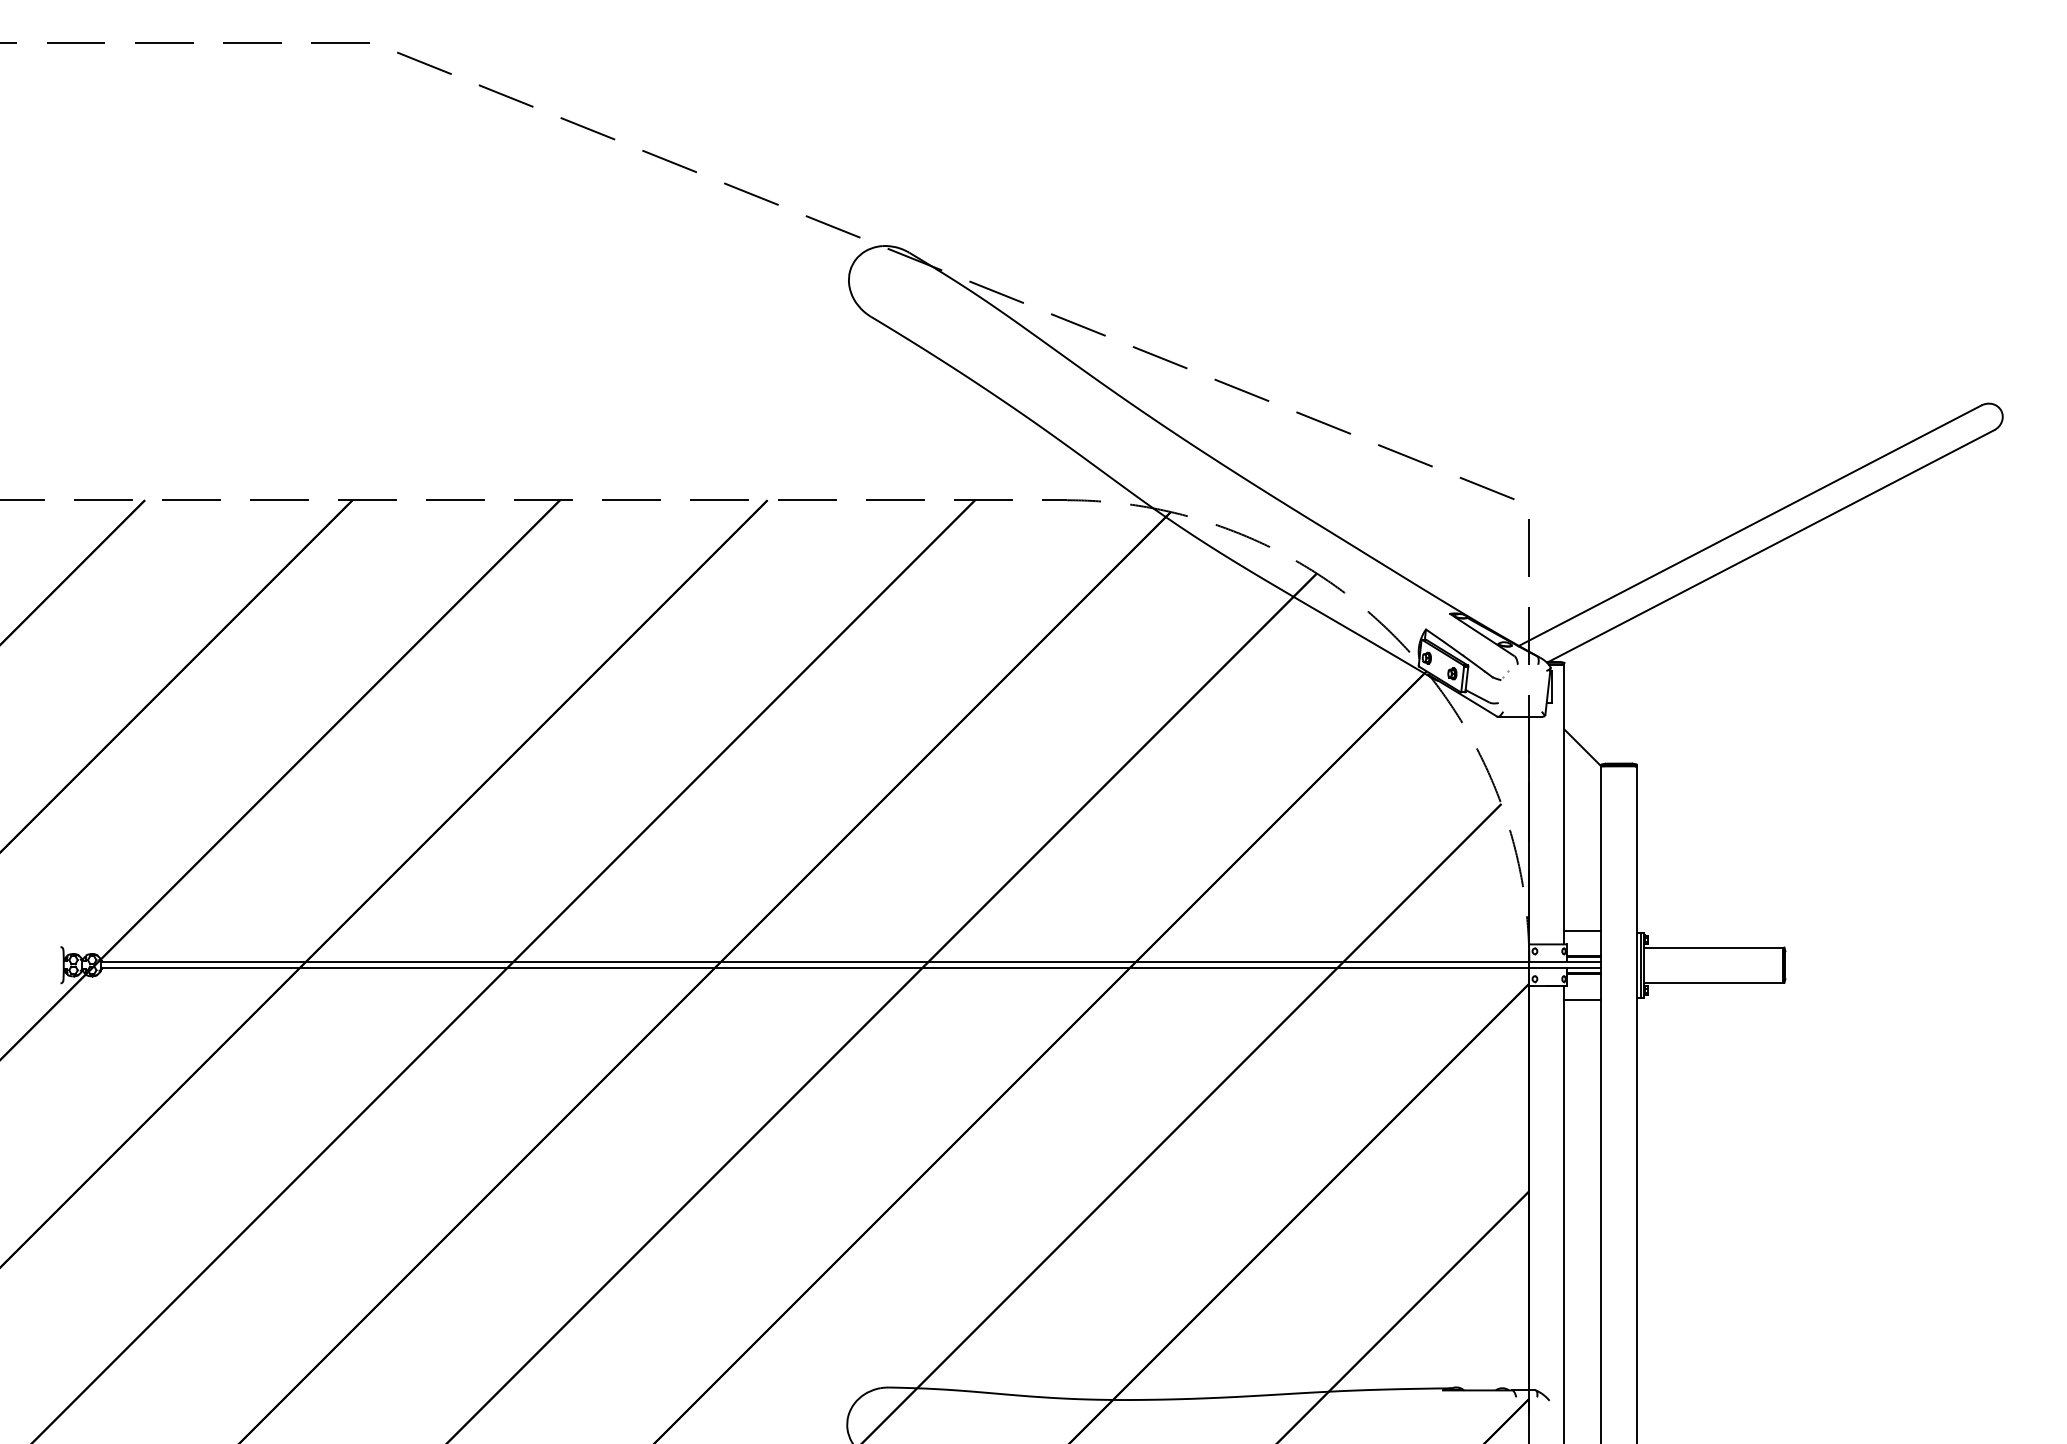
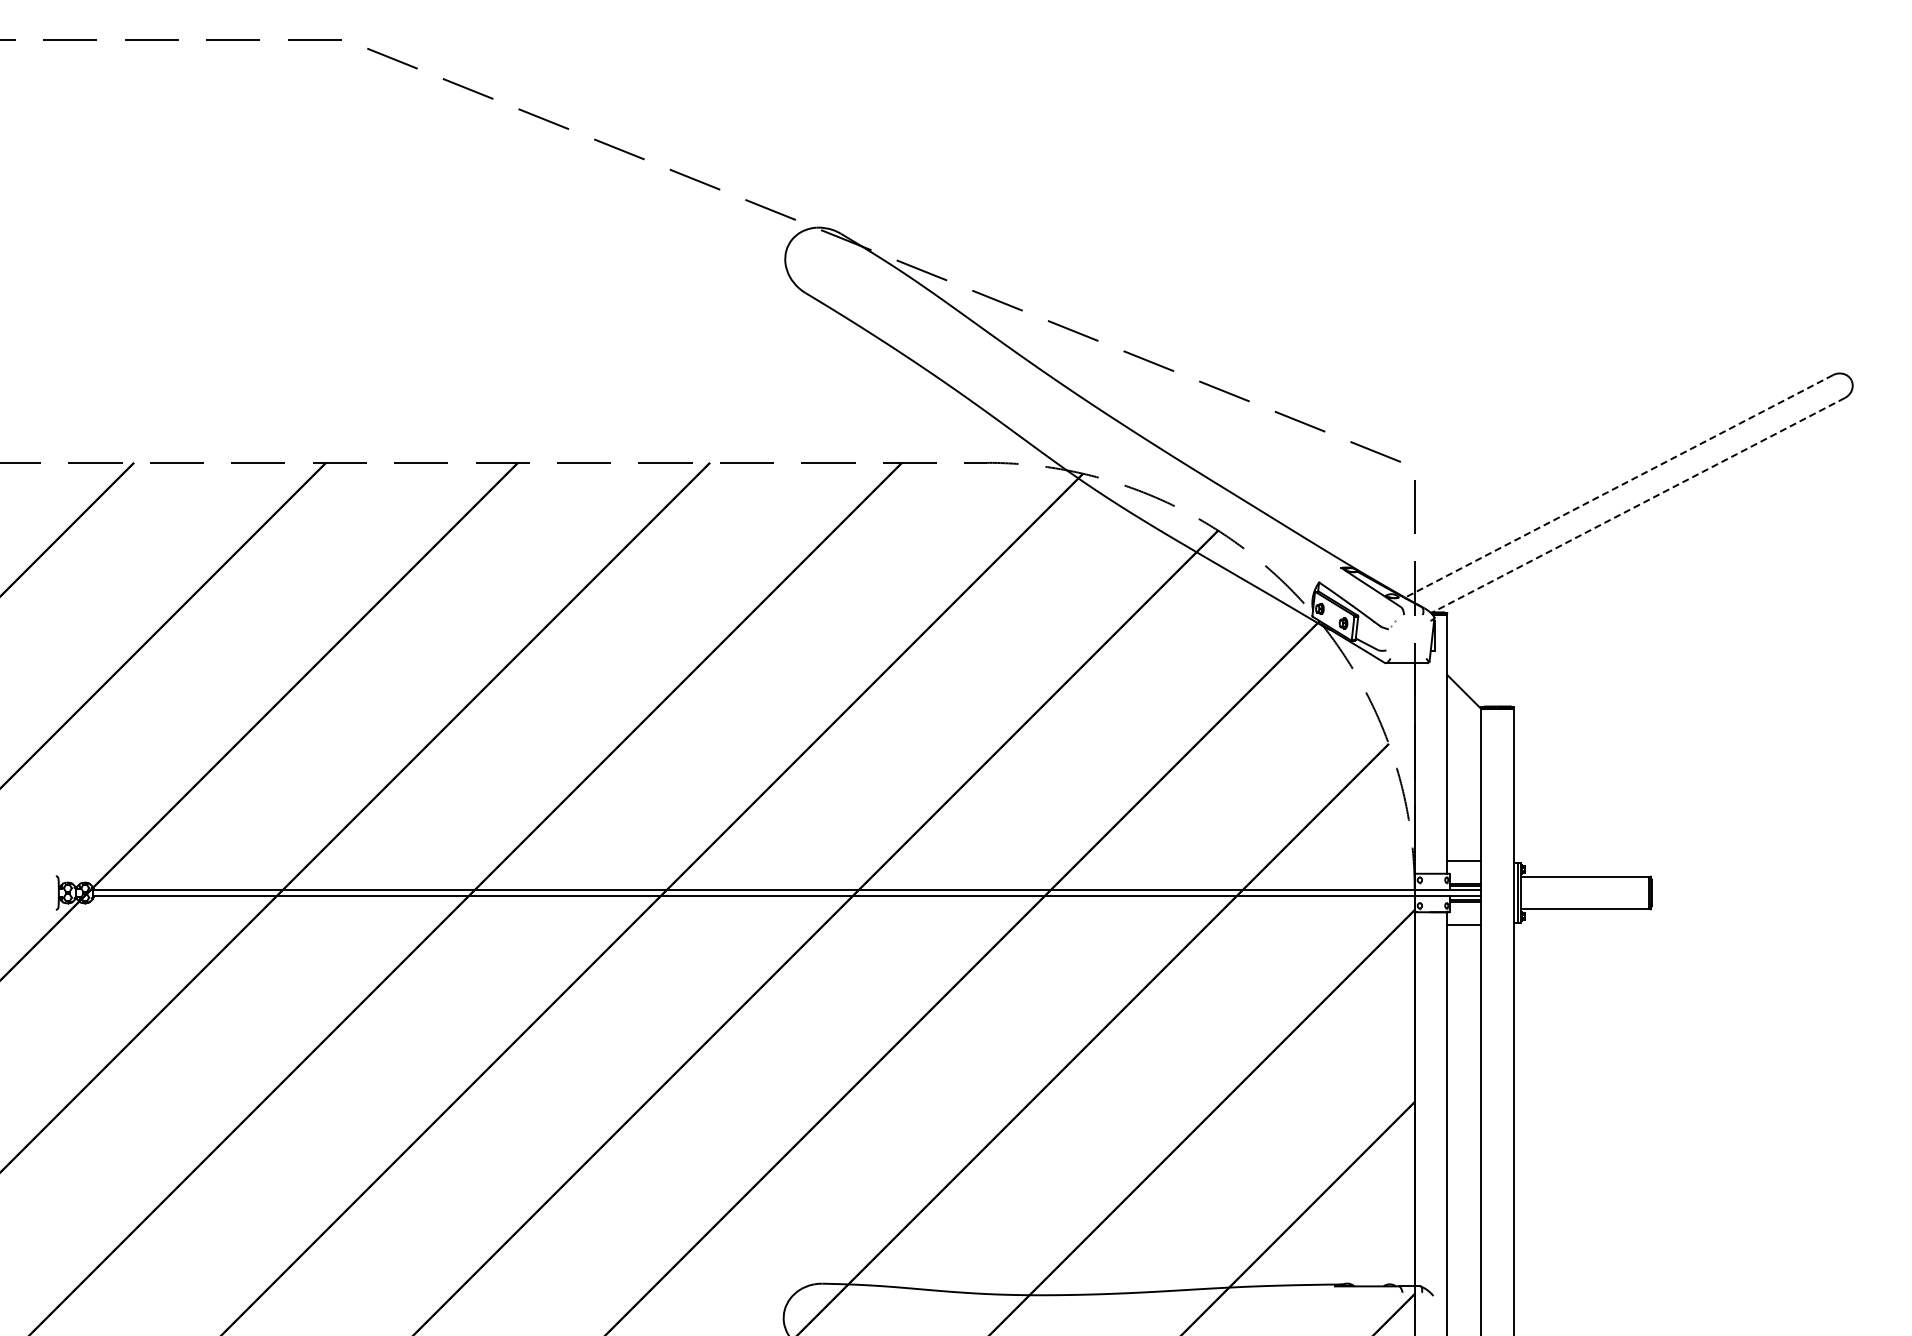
line: (1749, 525) -> (1618, 486), solid -> dashed
line: (1771, 546) -> (1638, 505), solid -> dashed

